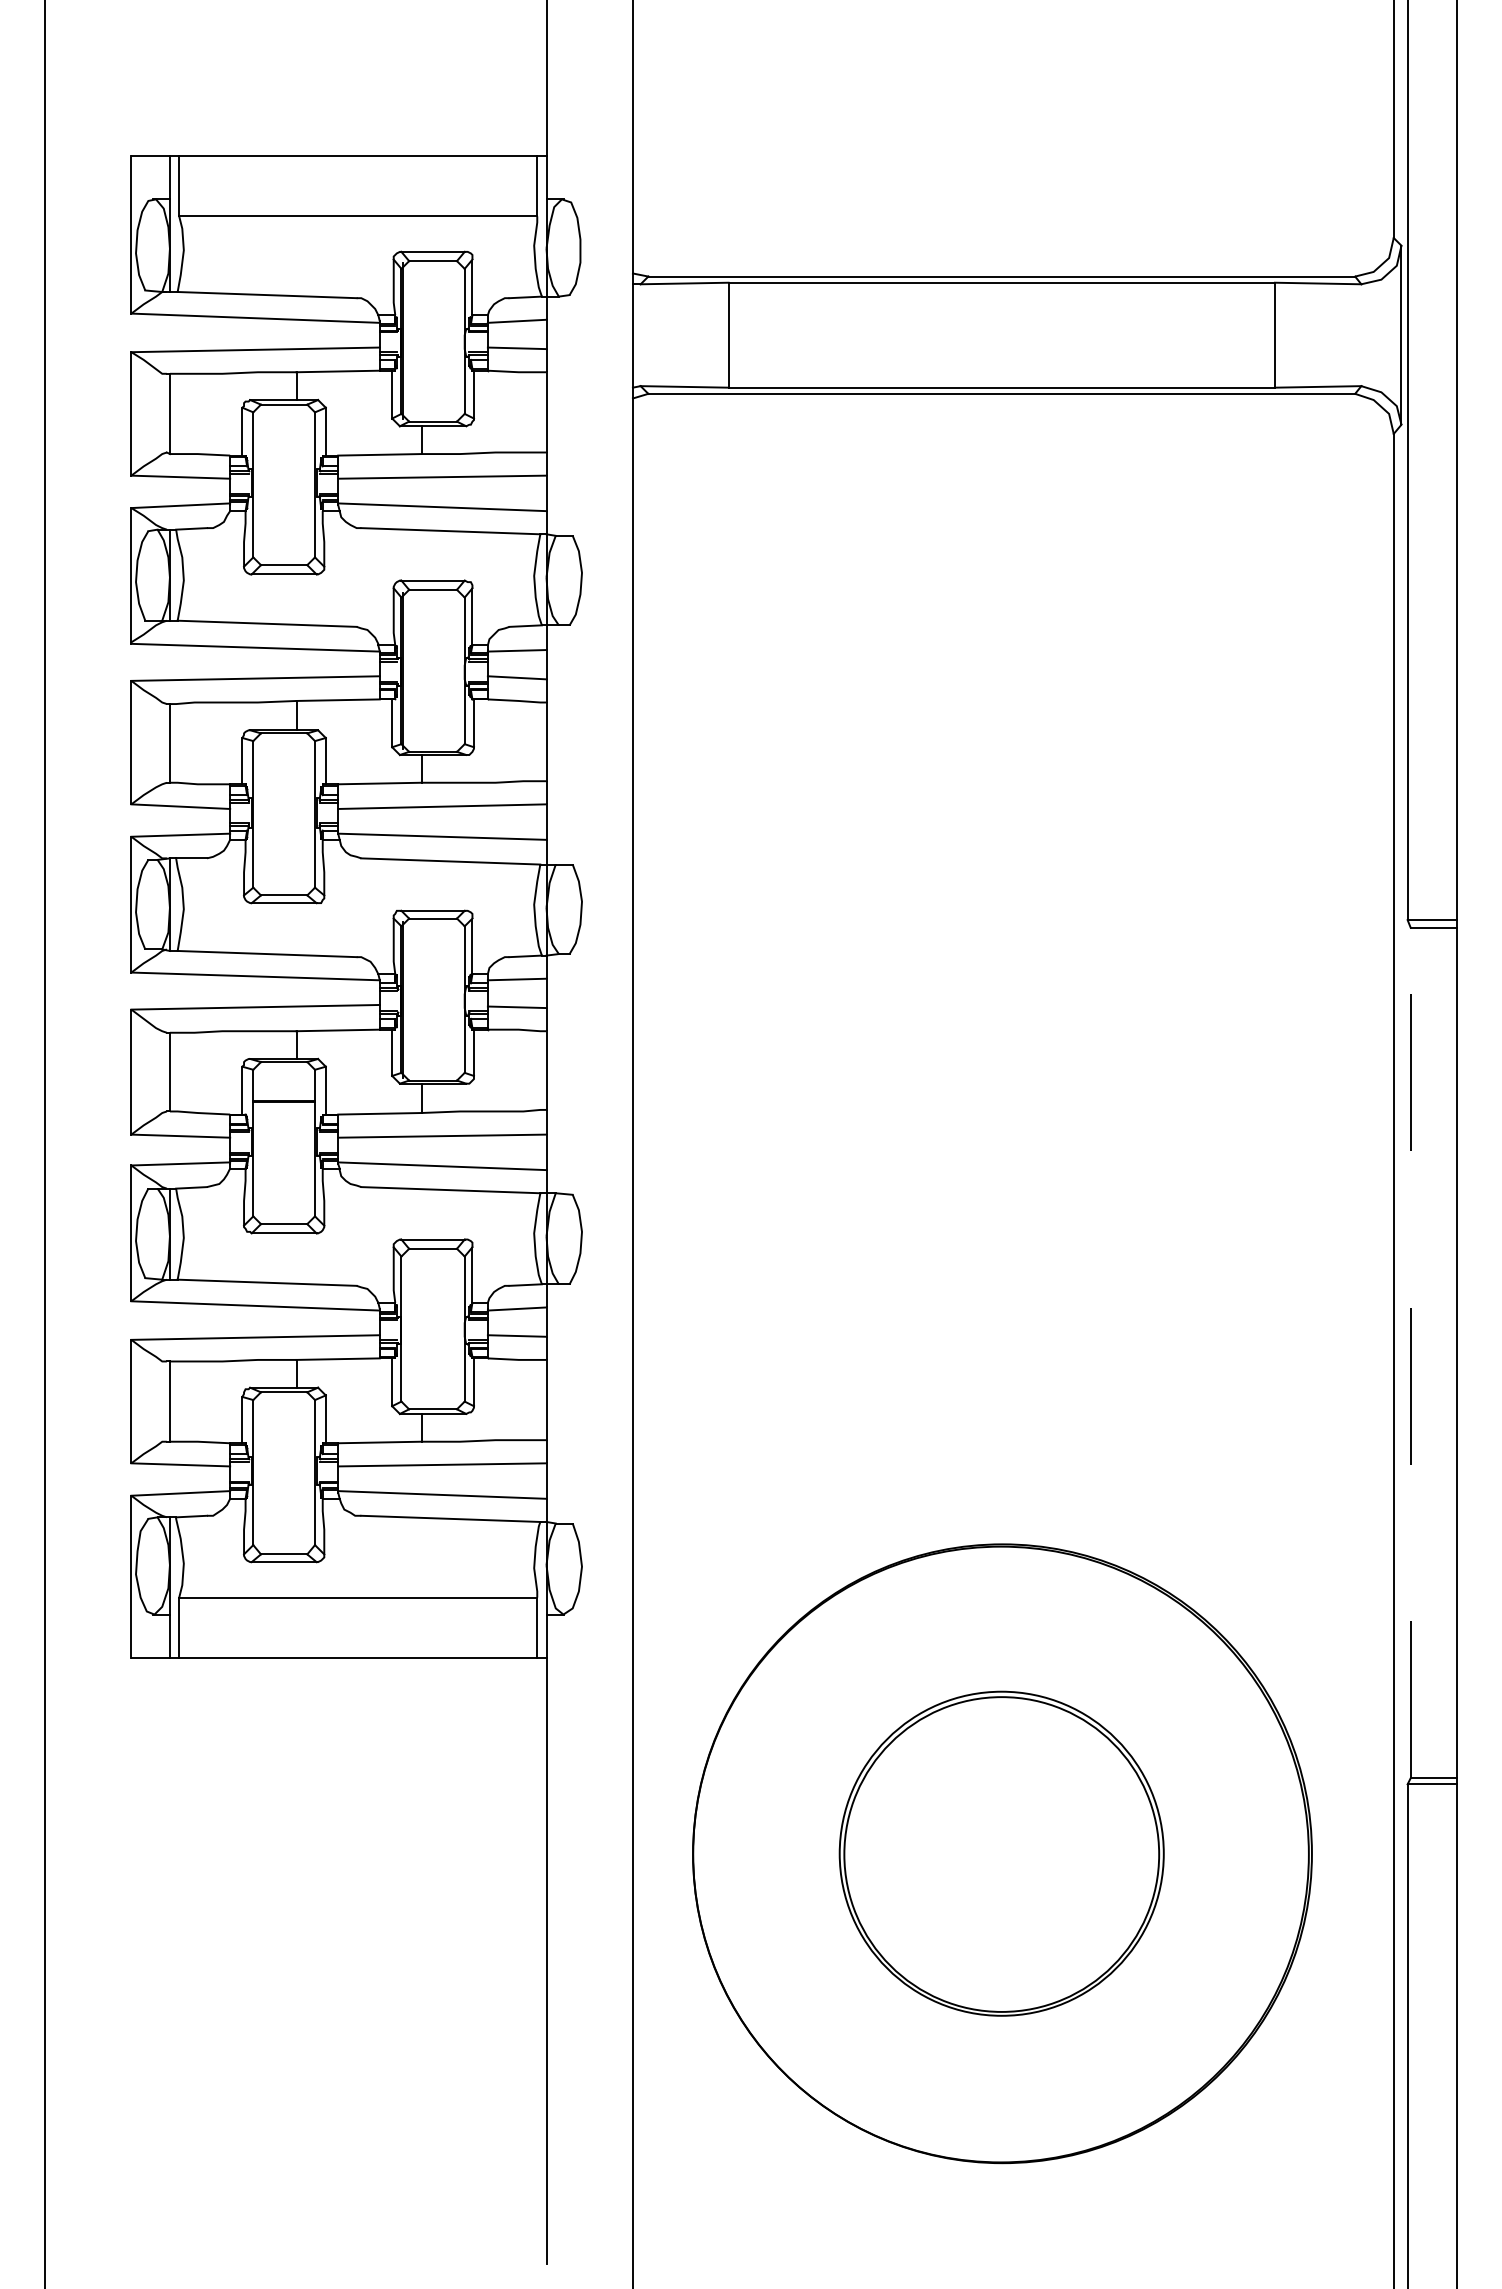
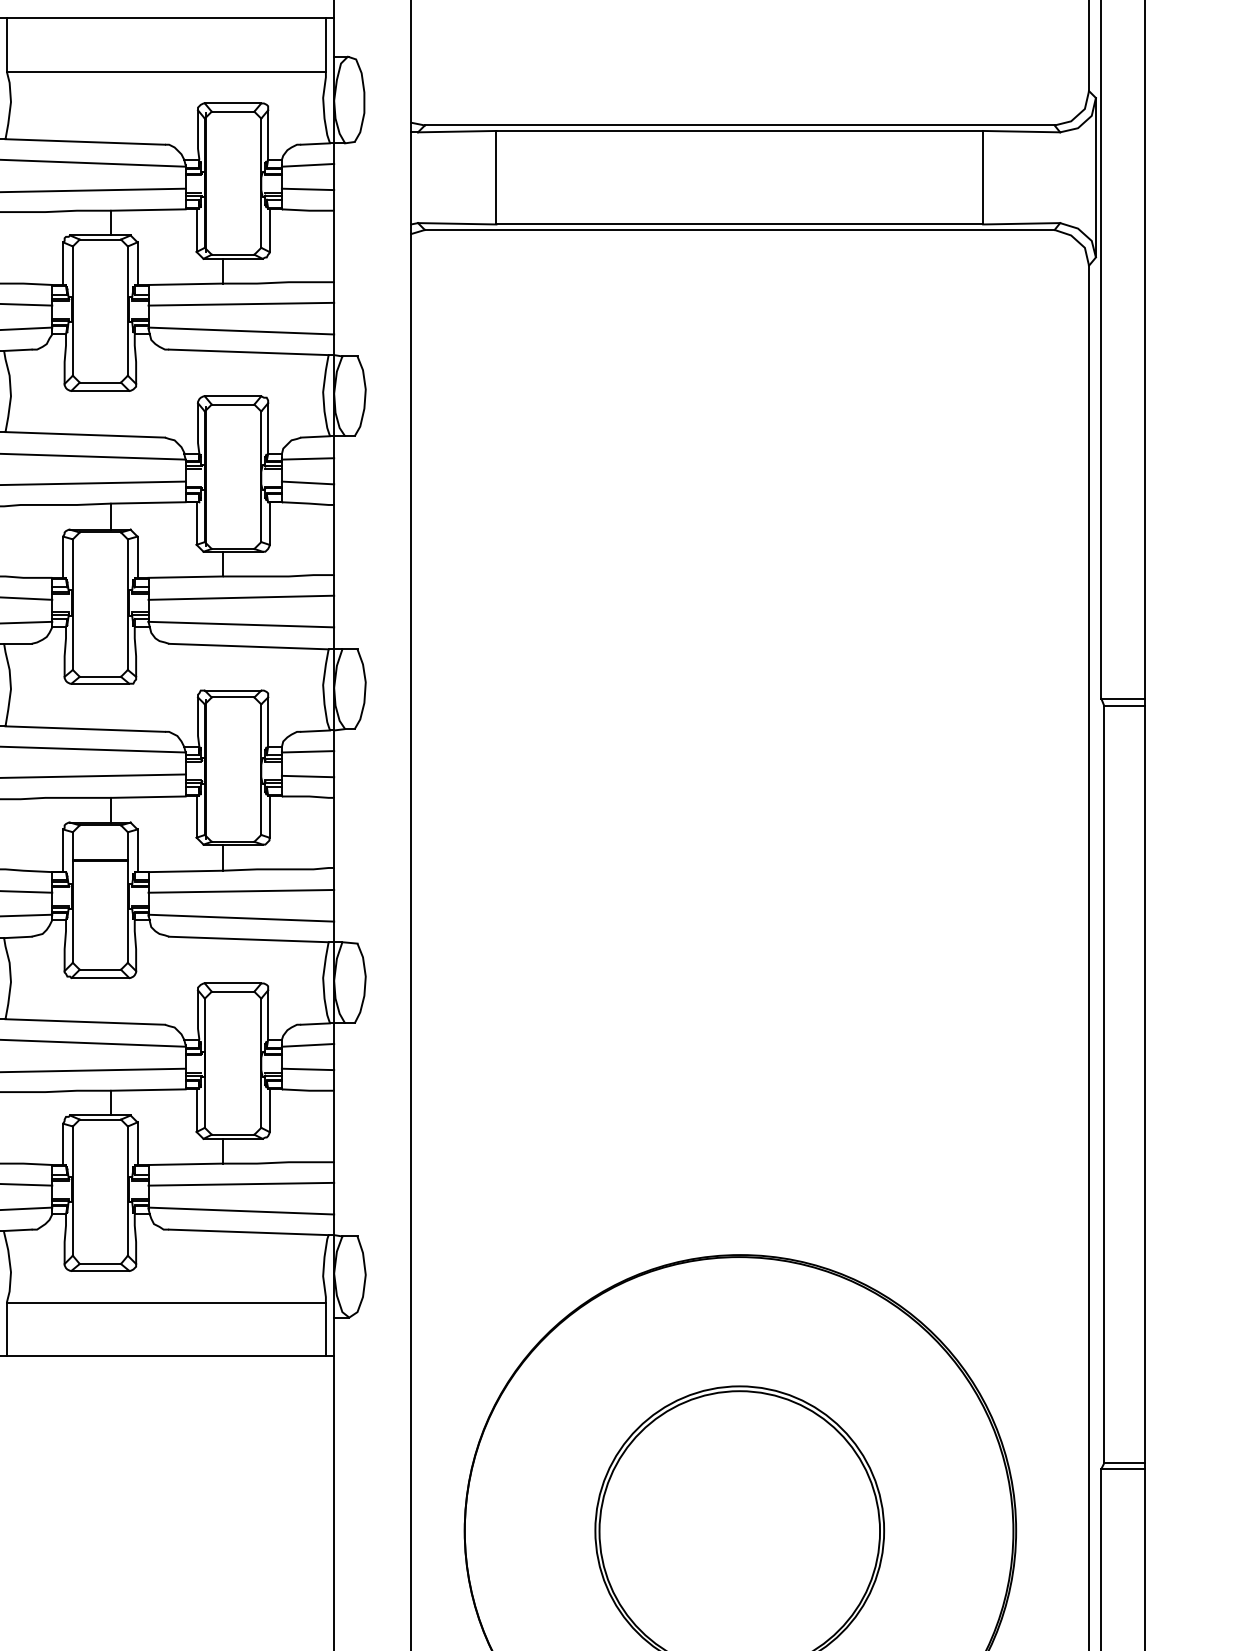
line: (1410, 1352) -> (1103, 1084), dashed -> solid

